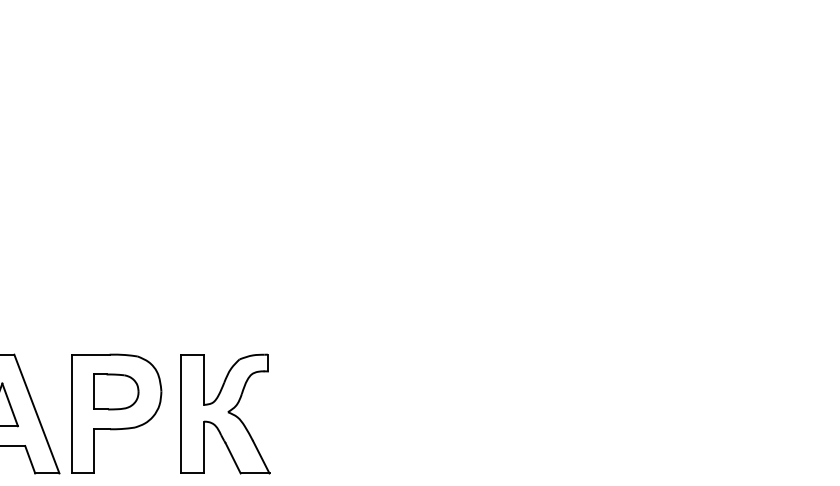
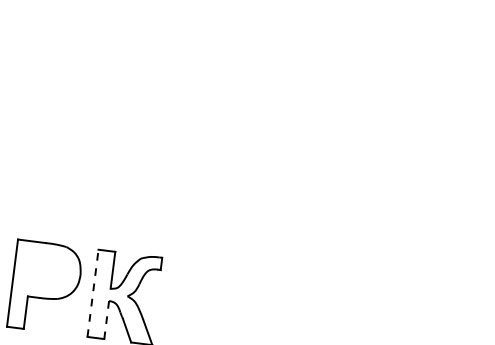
part: (116, 391) -> (47, 270), removed
line: (181, 413) -> (93, 292), solid -> dashed
line: (204, 447) -> (107, 320), solid -> dashed

